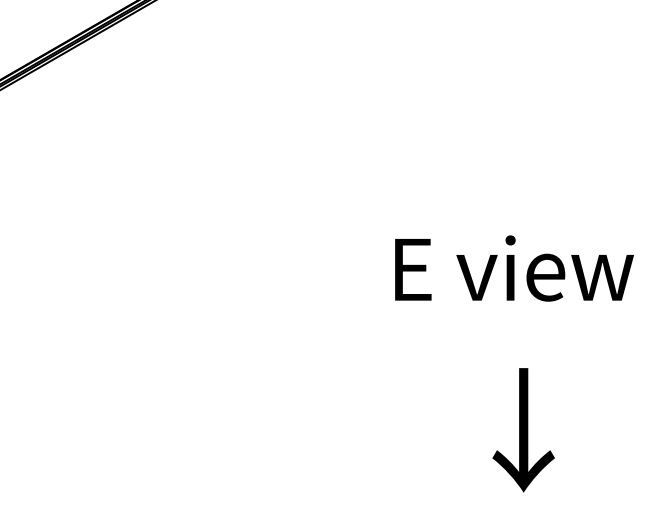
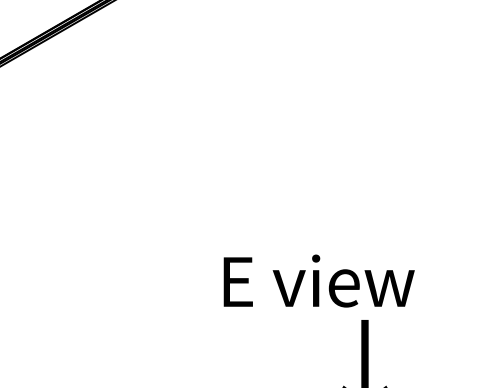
text: (514, 268) -> (319, 281), moved

